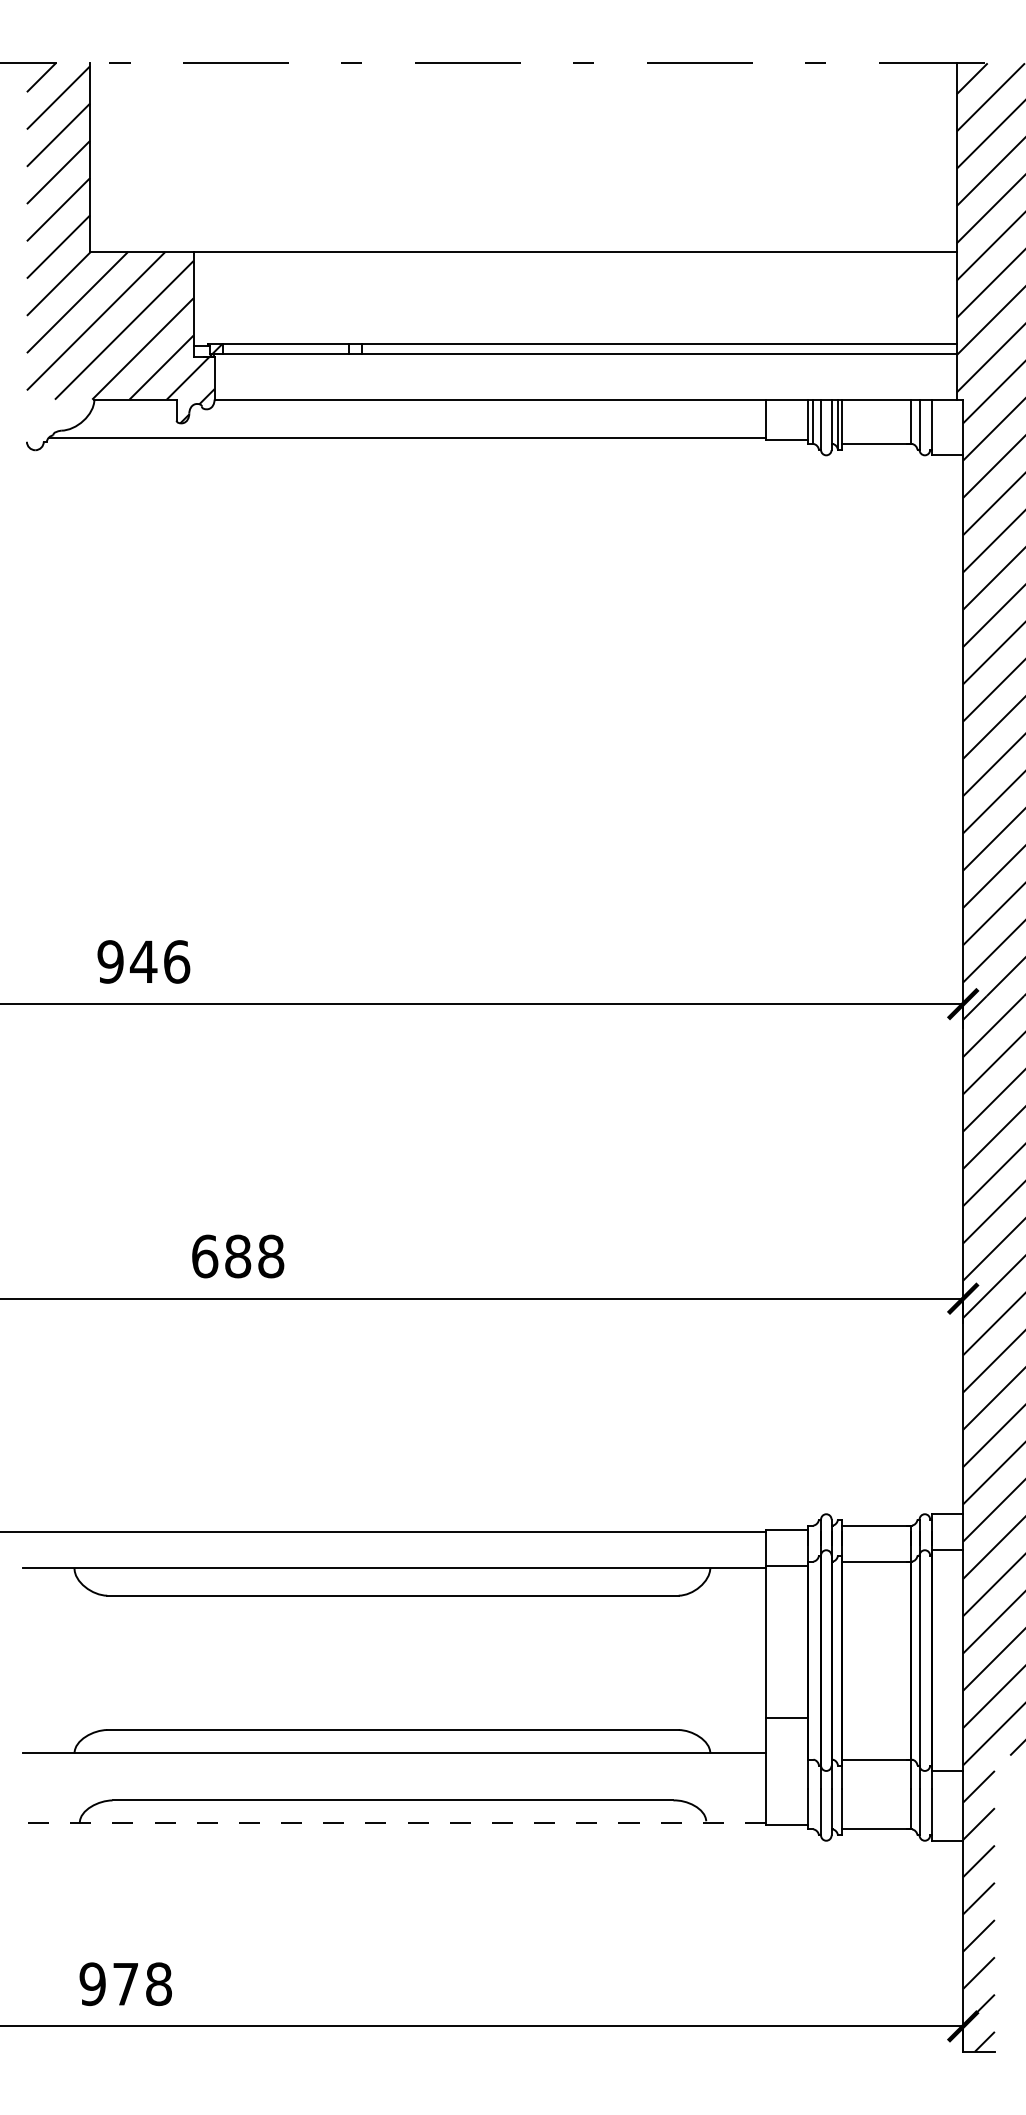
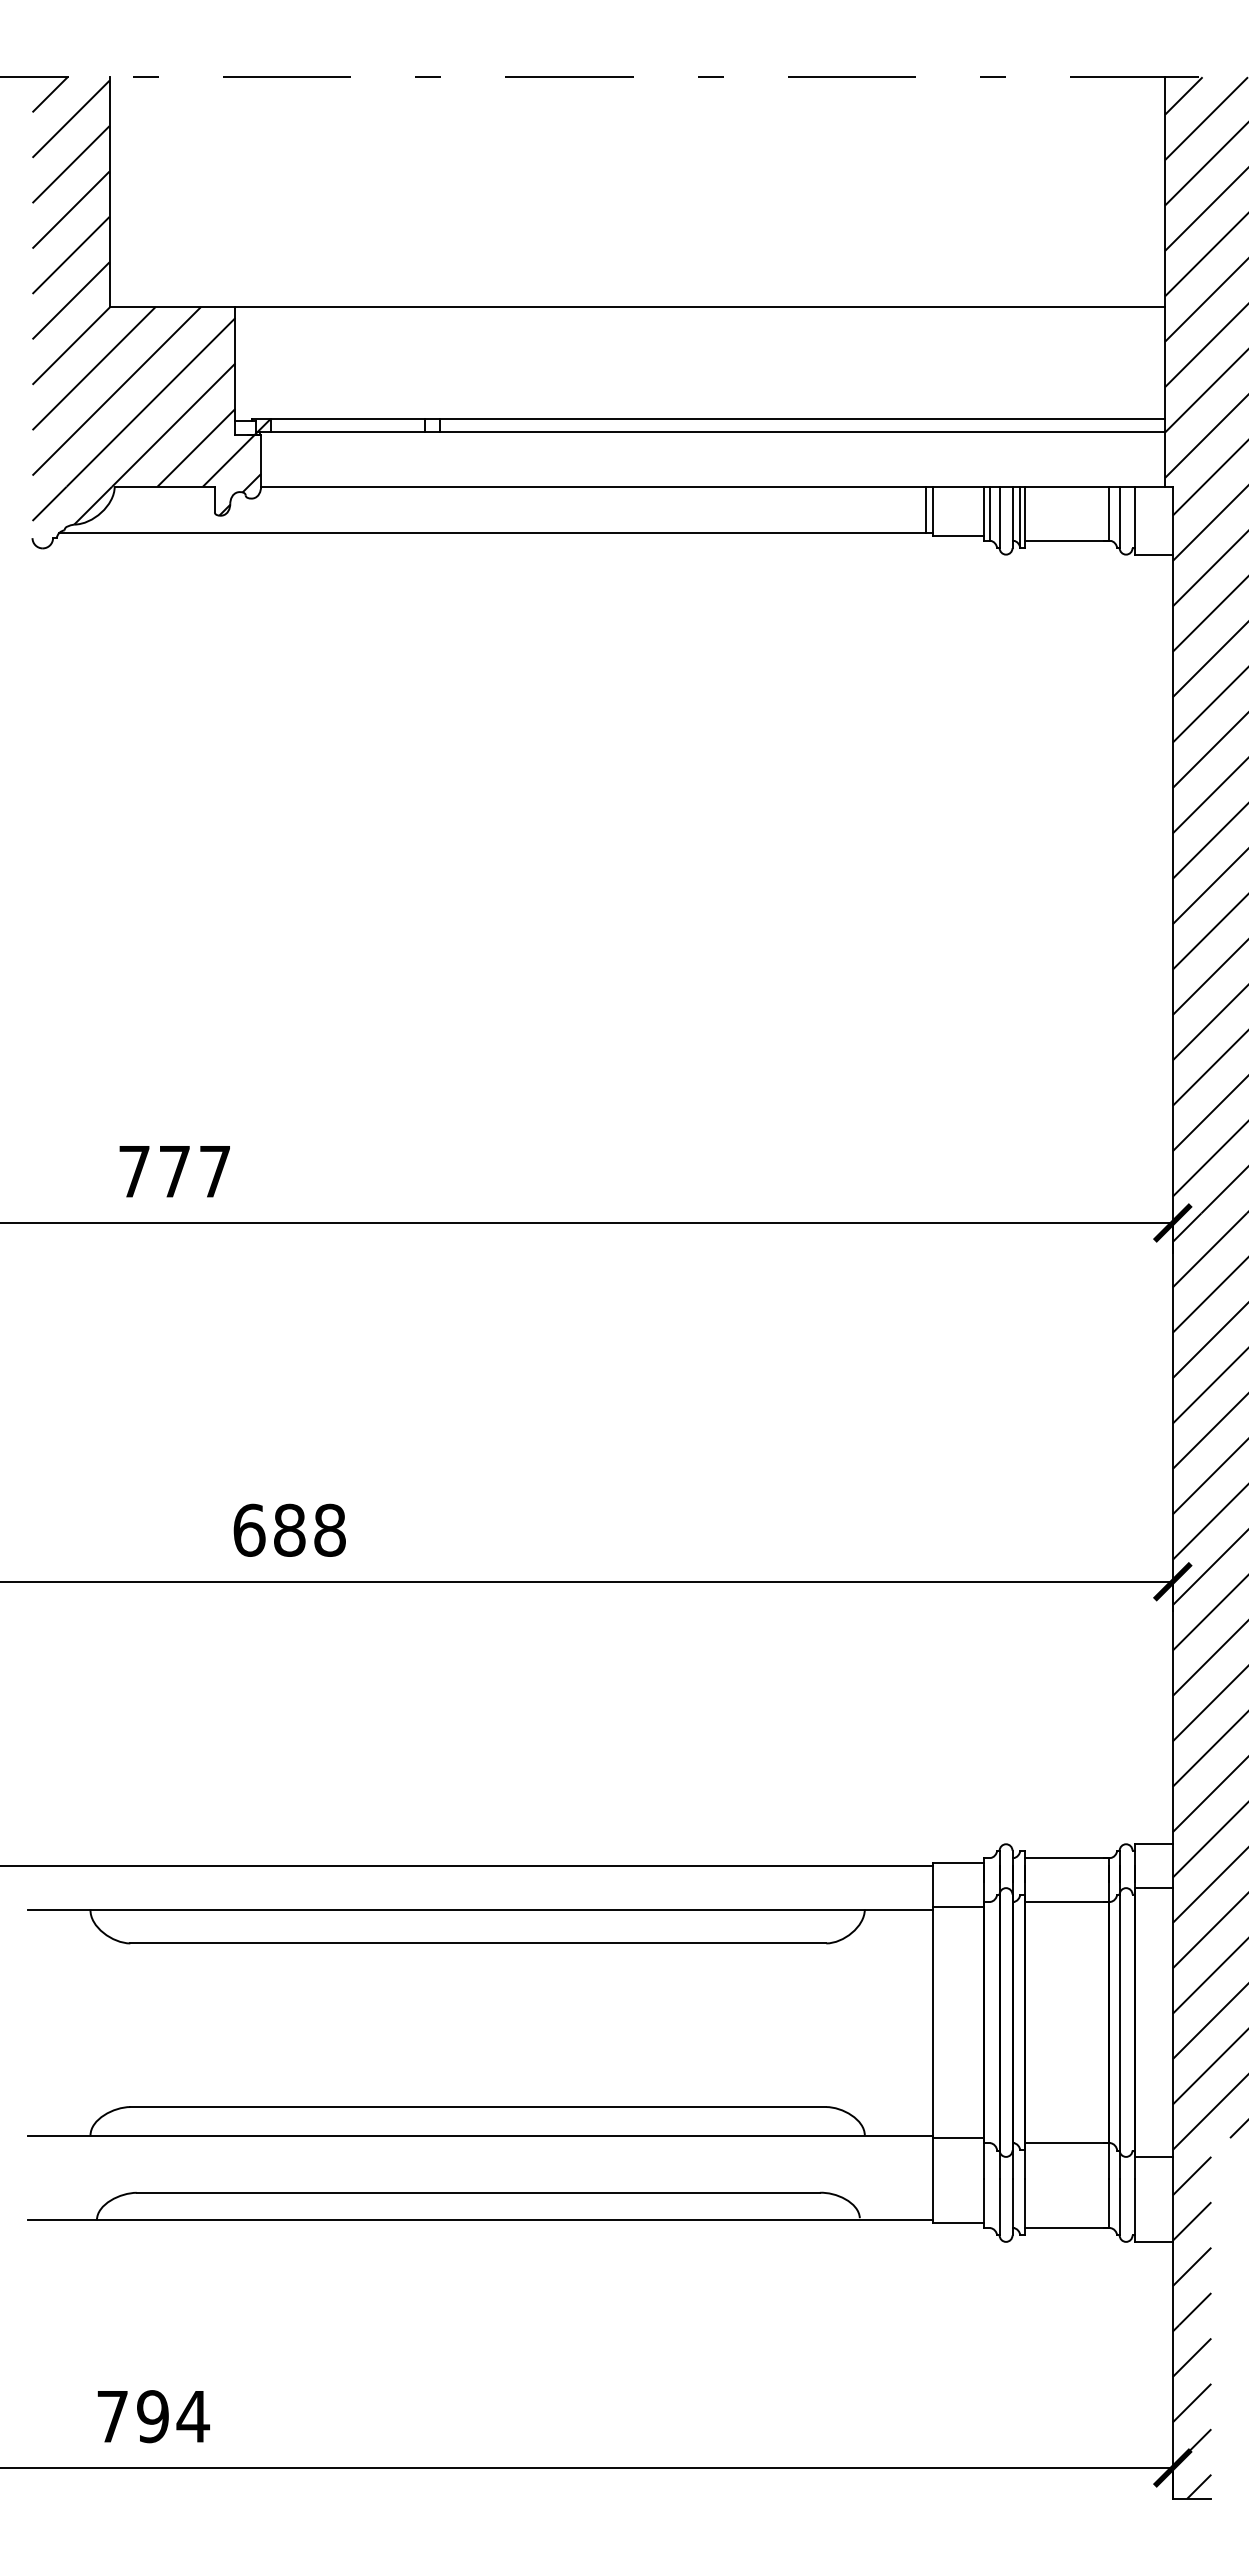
hatch: (59, 414) -> (72, 505), added
line: (760, 418) -> (926, 509), added
text: (143, 961) -> (174, 1171), 946 -> 777
line: (787, 1718) -> (958, 2138), moved
line: (393, 1823) -> (479, 2220), dashed -> solid
text: (125, 1984) -> (152, 2416), 978 -> 794

